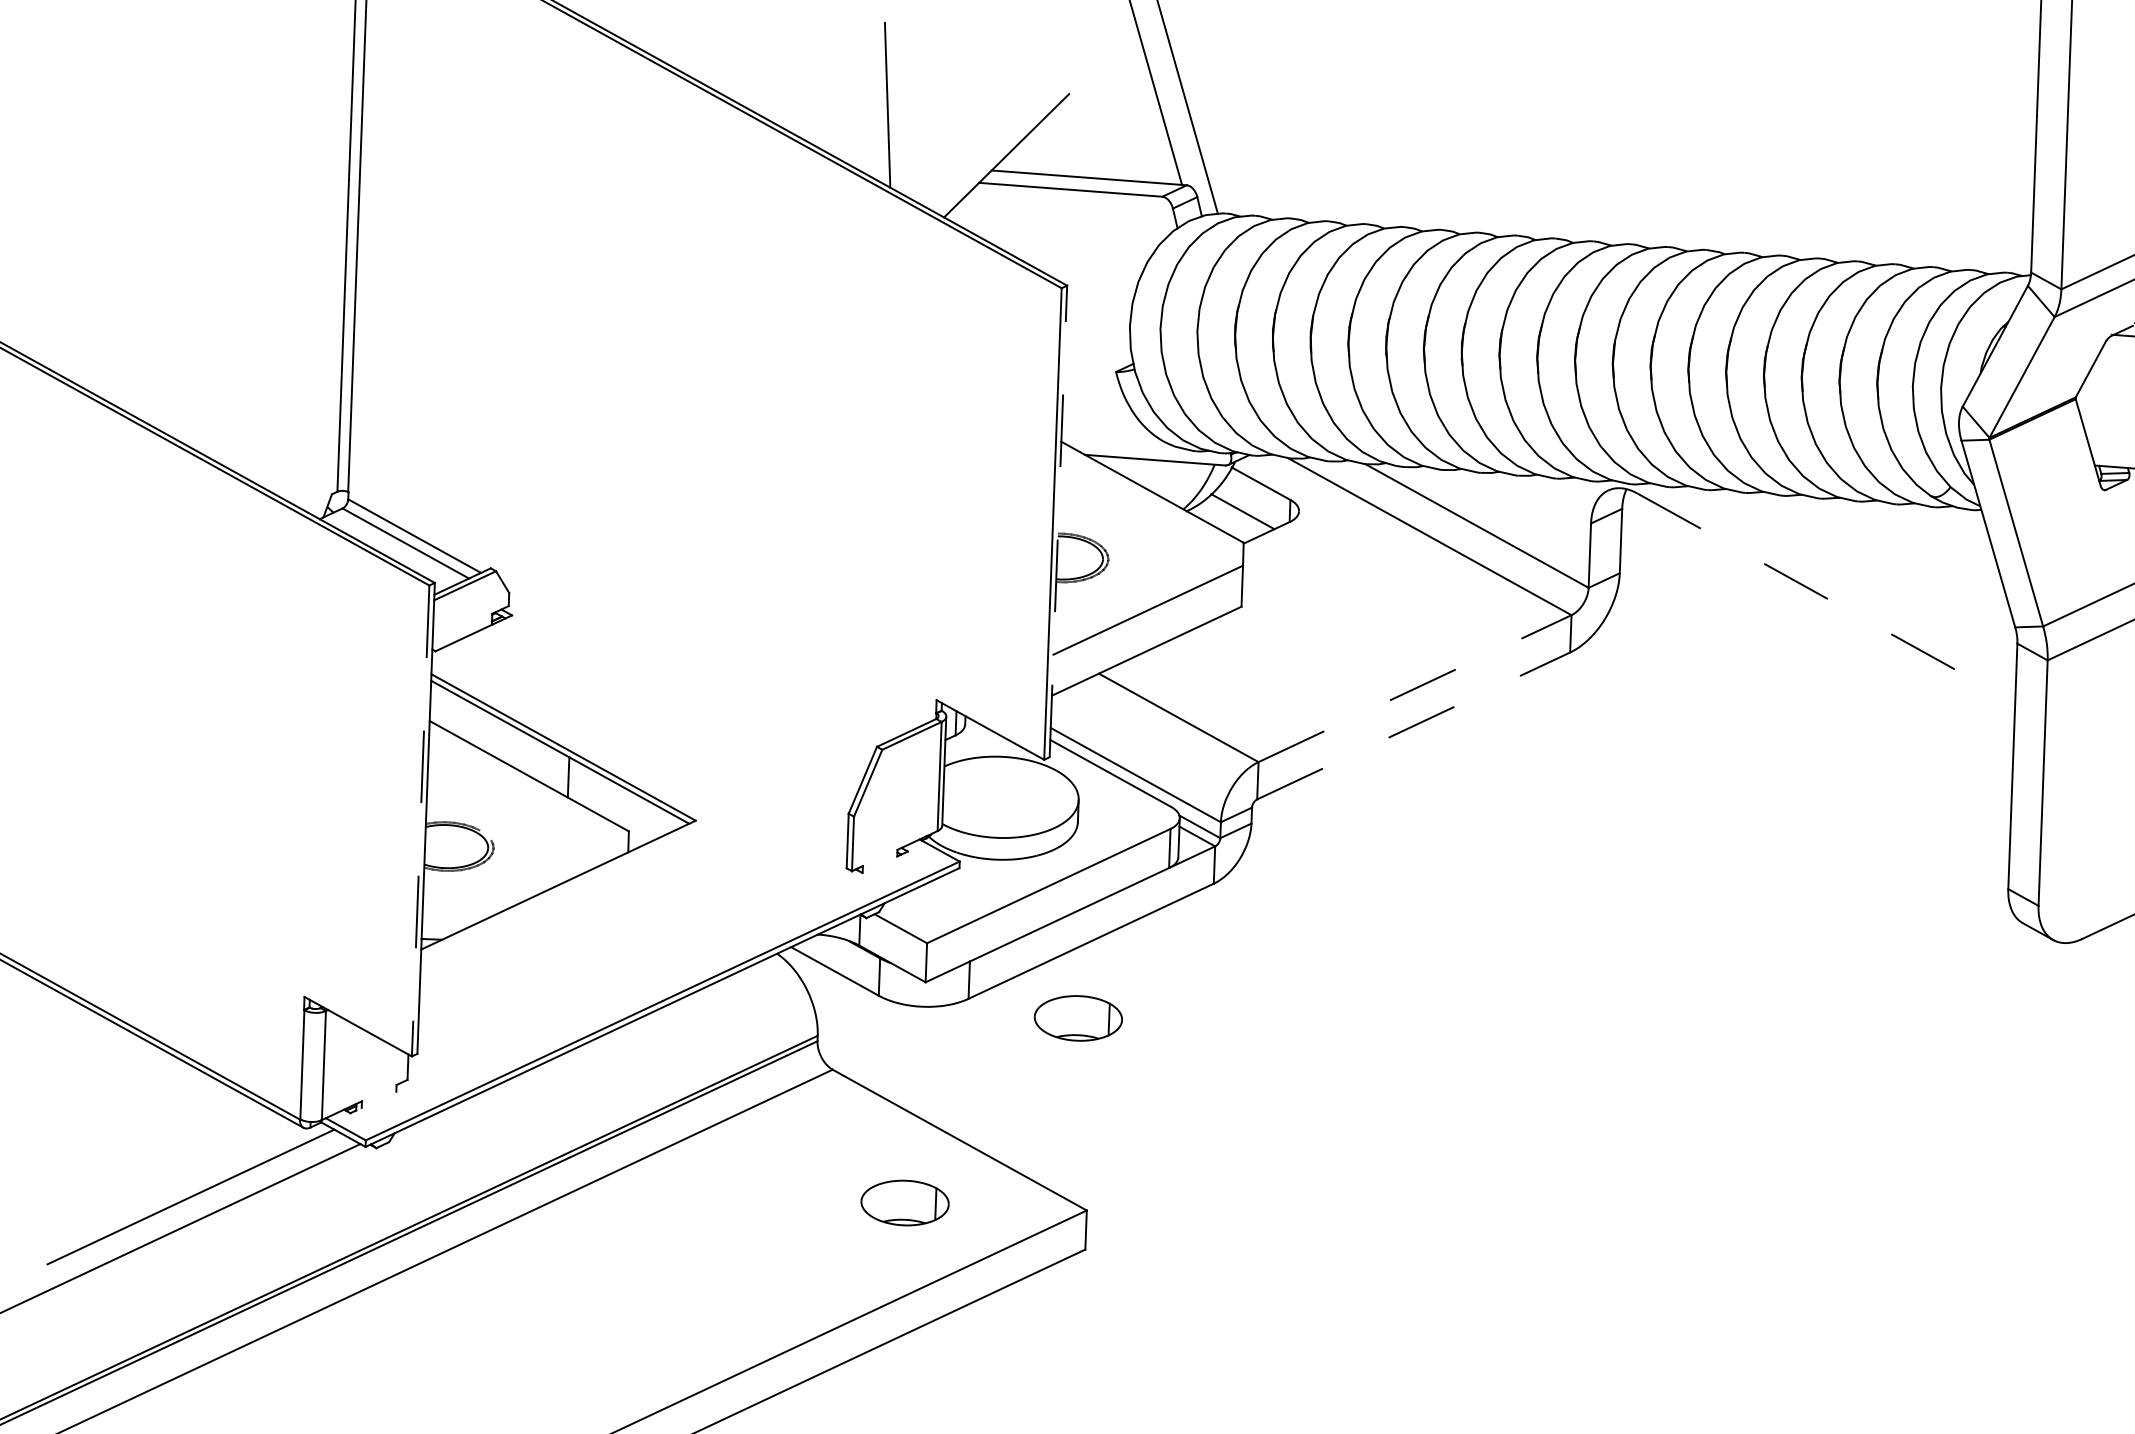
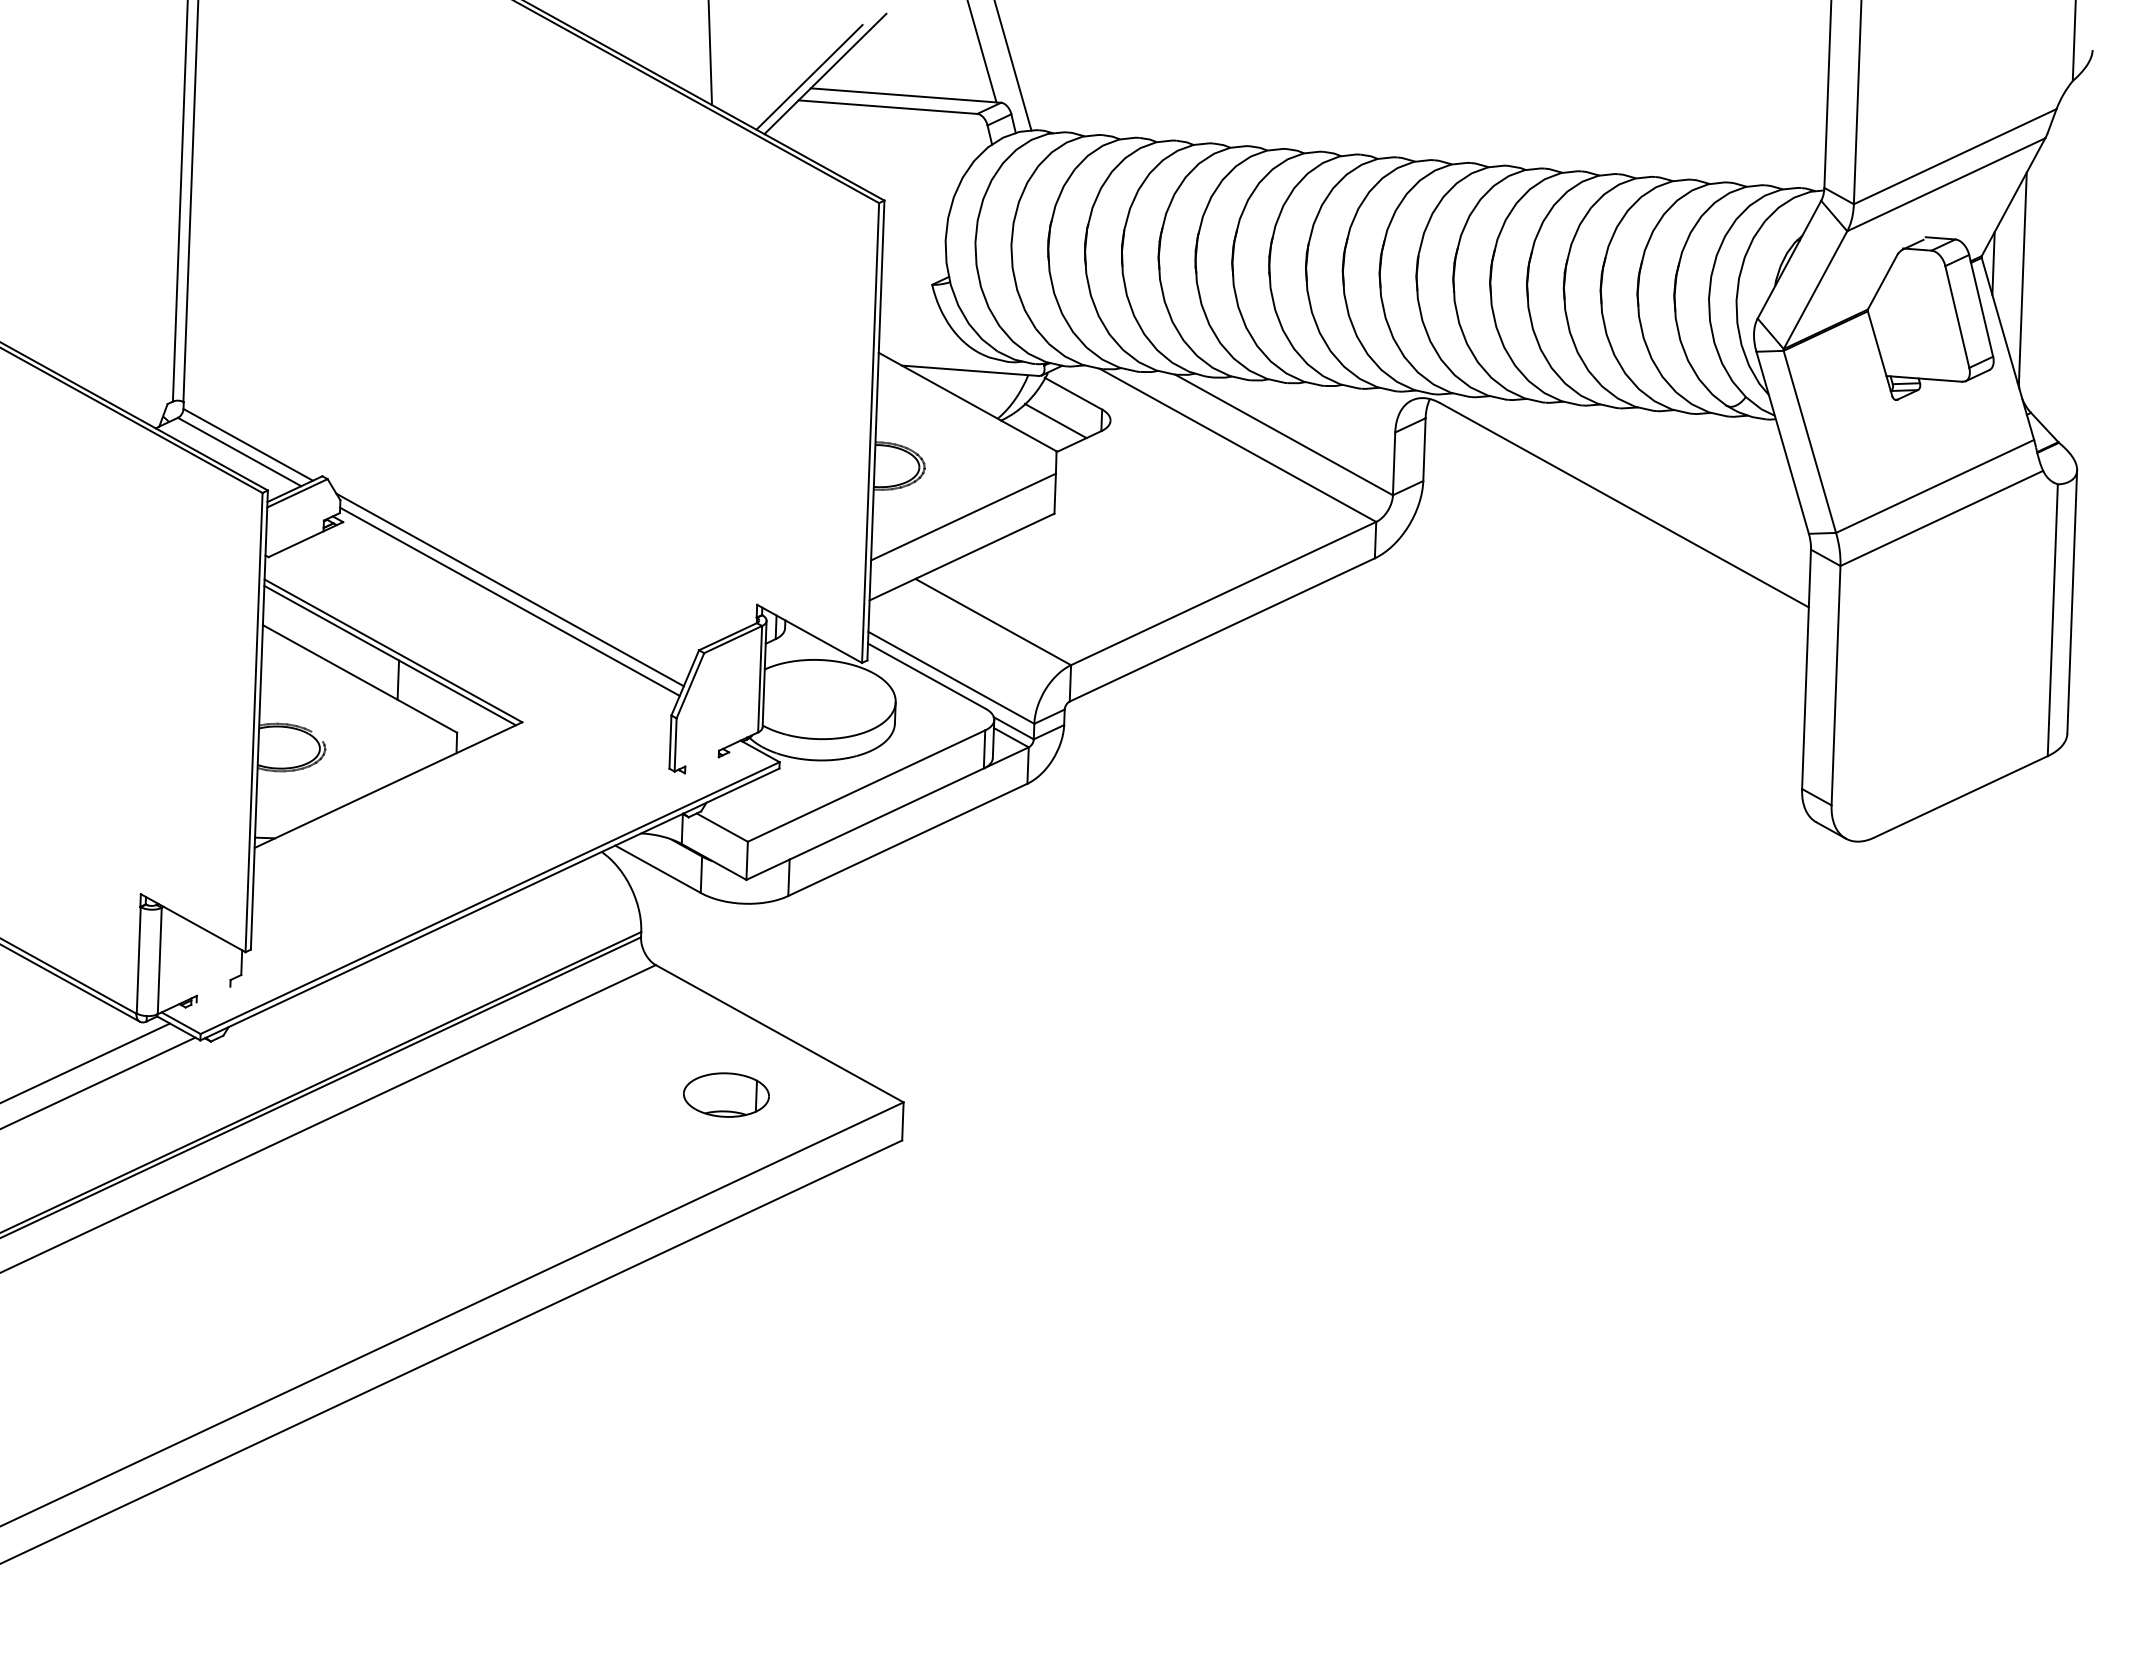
line: (990, 159) -> (809, 77), added
line: (1057, 521) -> (875, 430), dashed -> solid
line: (1826, 598) -> (1624, 505), dashed -> solid
line: (682, 684) -> (509, 589), added
line: (1414, 688) -> (1223, 593), dashed -> solid
line: (682, 696) -> (509, 601), added
line: (1413, 725) -> (1222, 629), dashed -> solid
line: (421, 820) -> (254, 722), dashed -> solid
part: (1078, 1017) -> (895, 914), removed

